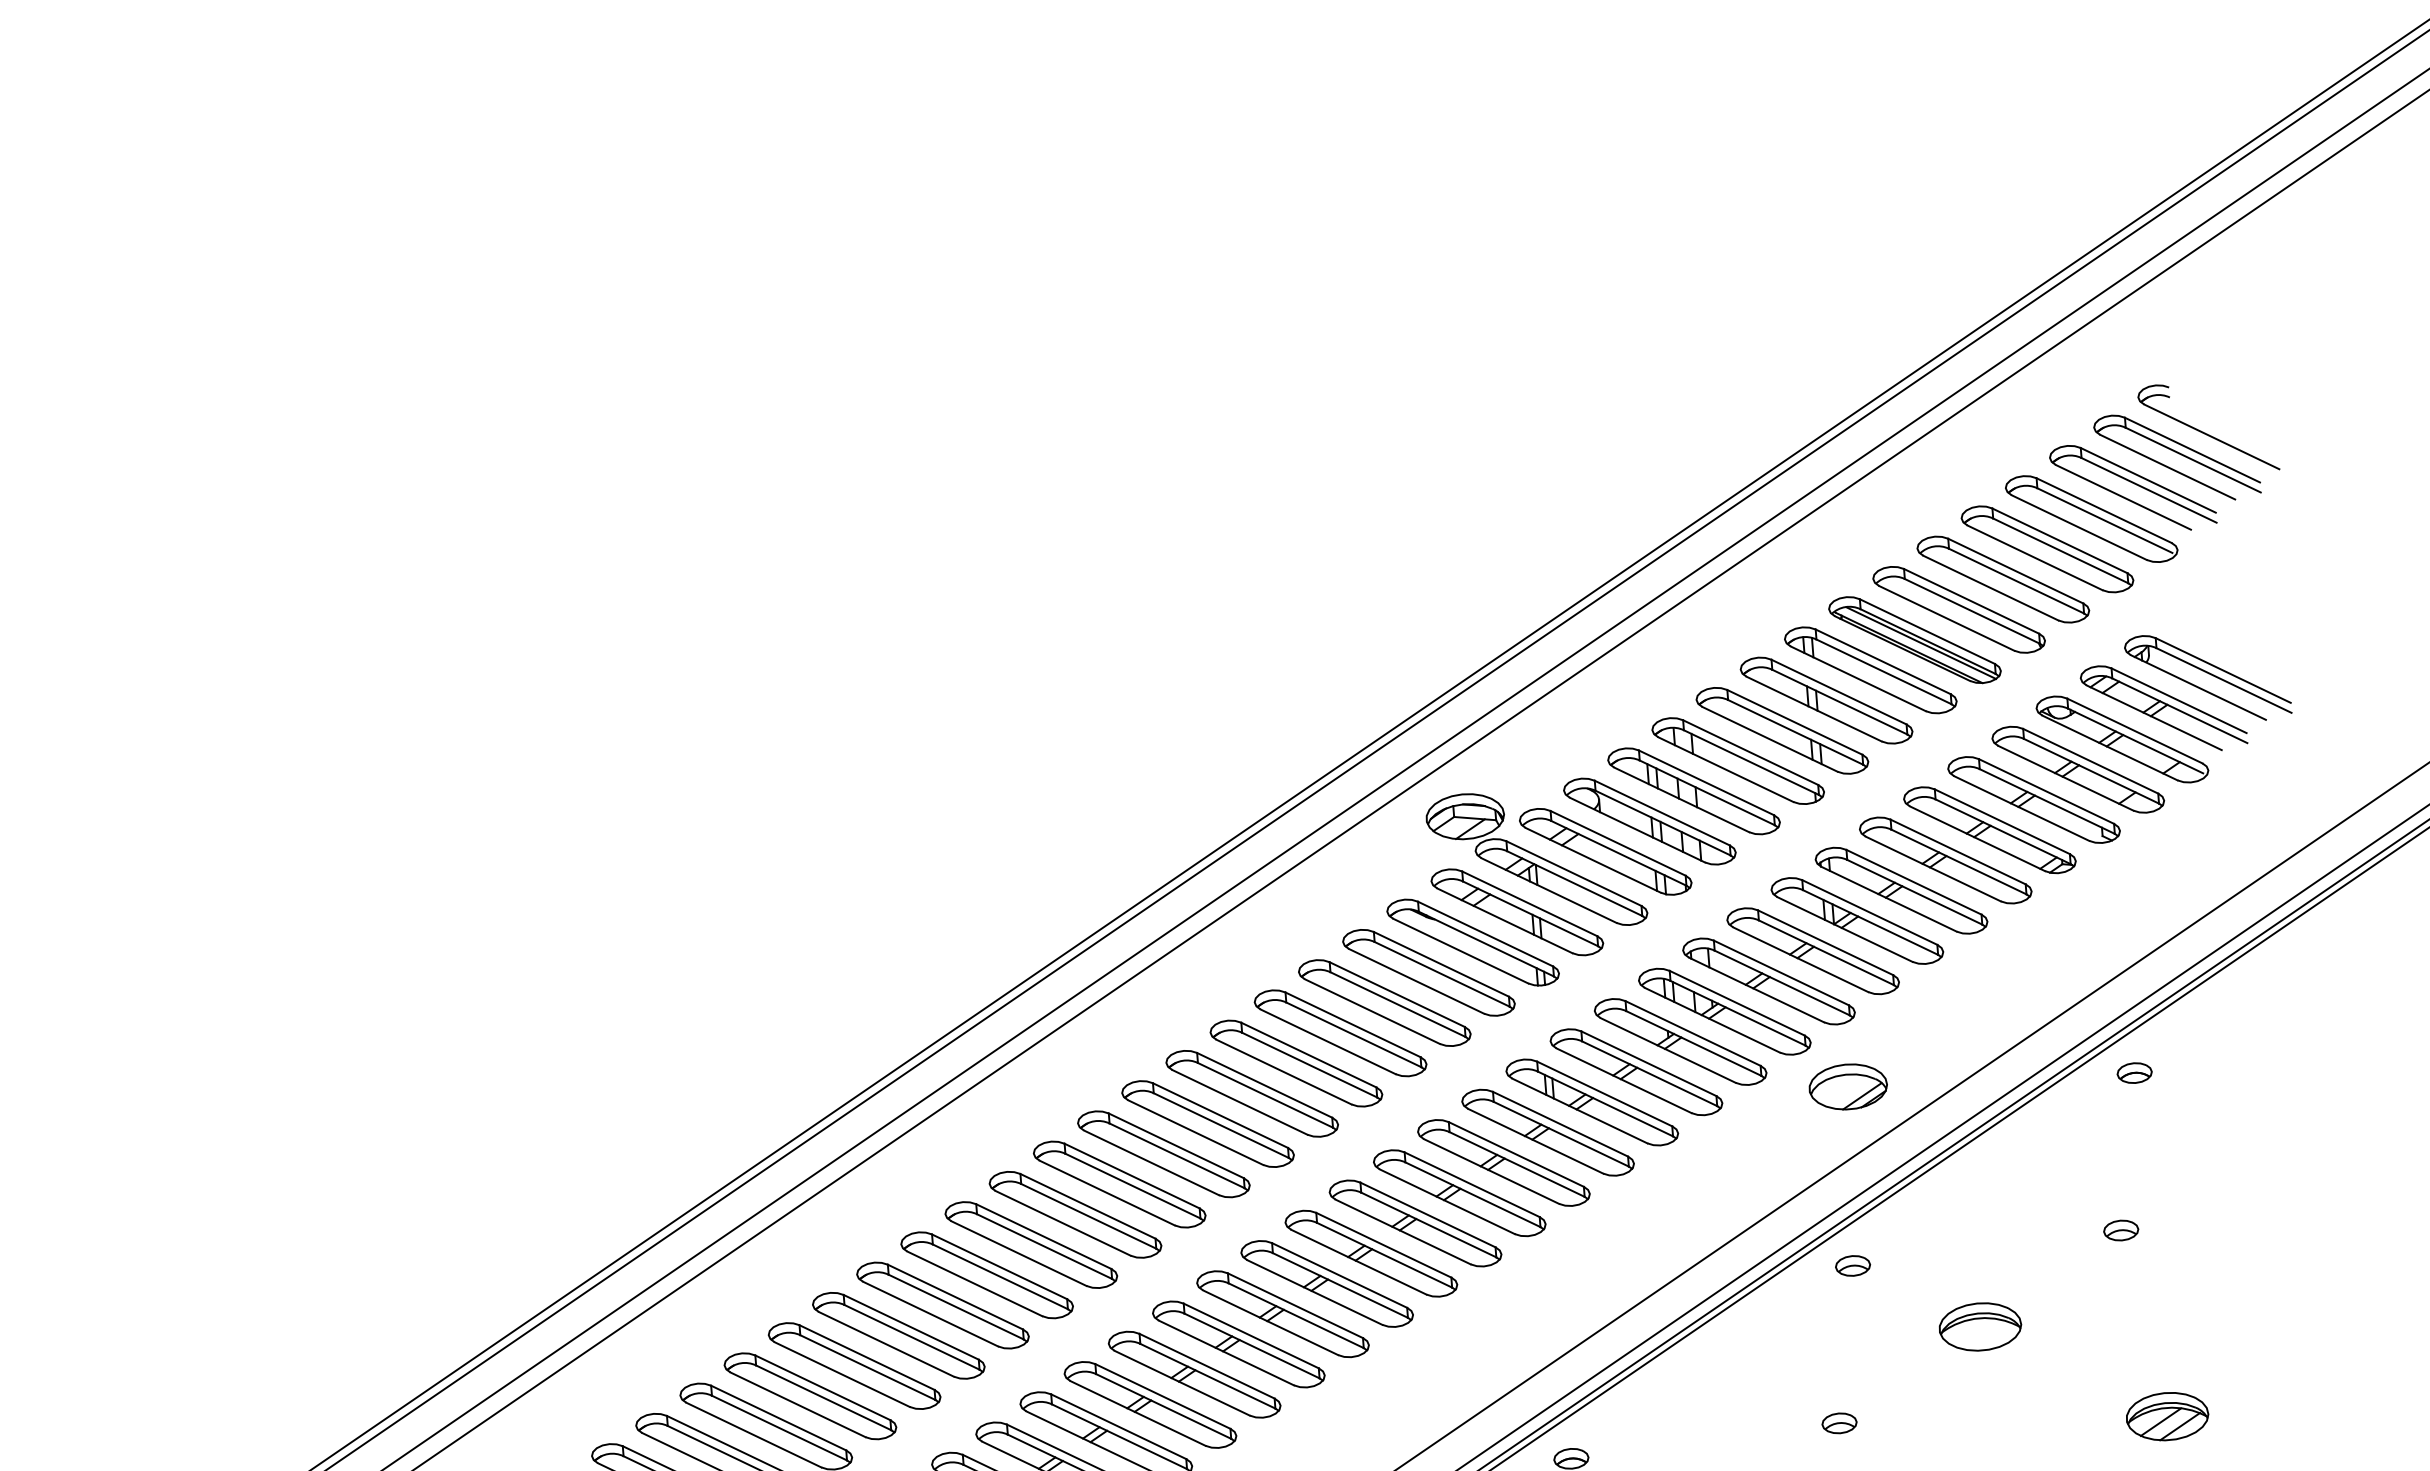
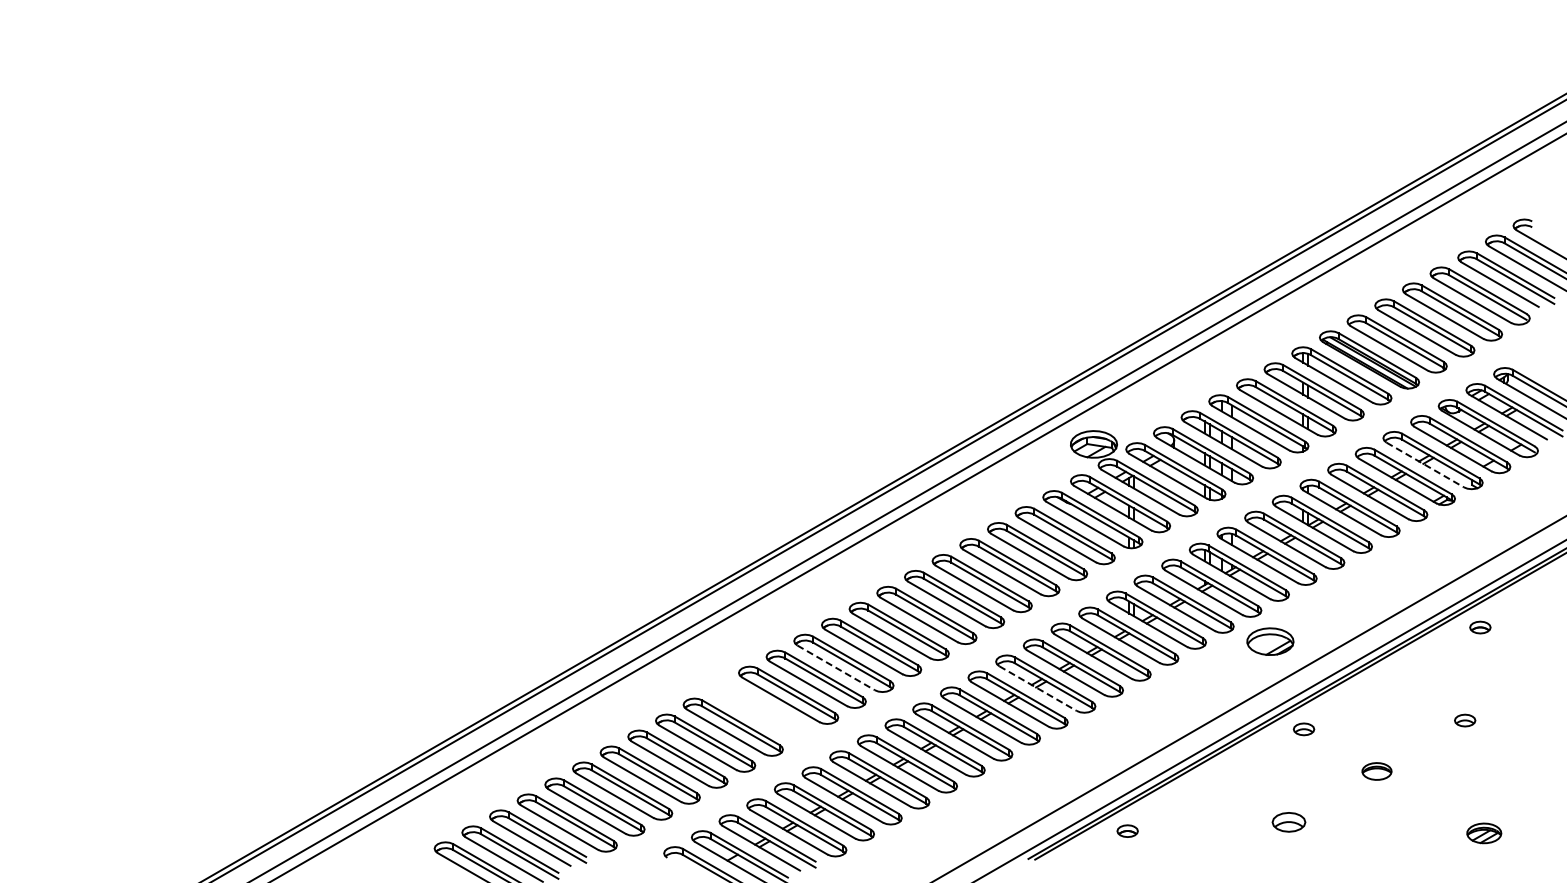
line: (2022, 809) -> (1425, 465), solid -> dashed
part: (1848, 1086) -> (1270, 641), moved
line: (1063, 1222) -> (836, 667), solid -> dashed
line: (1403, 1231) -> (1038, 688), solid -> dashed
part: (942, 1304) -> (760, 710), removed
part: (1979, 1327) -> (1376, 771), size x0.6
part: (2168, 1416) -> (1484, 833), size x0.7
part: (1839, 1423) -> (1288, 822), size x1.6

